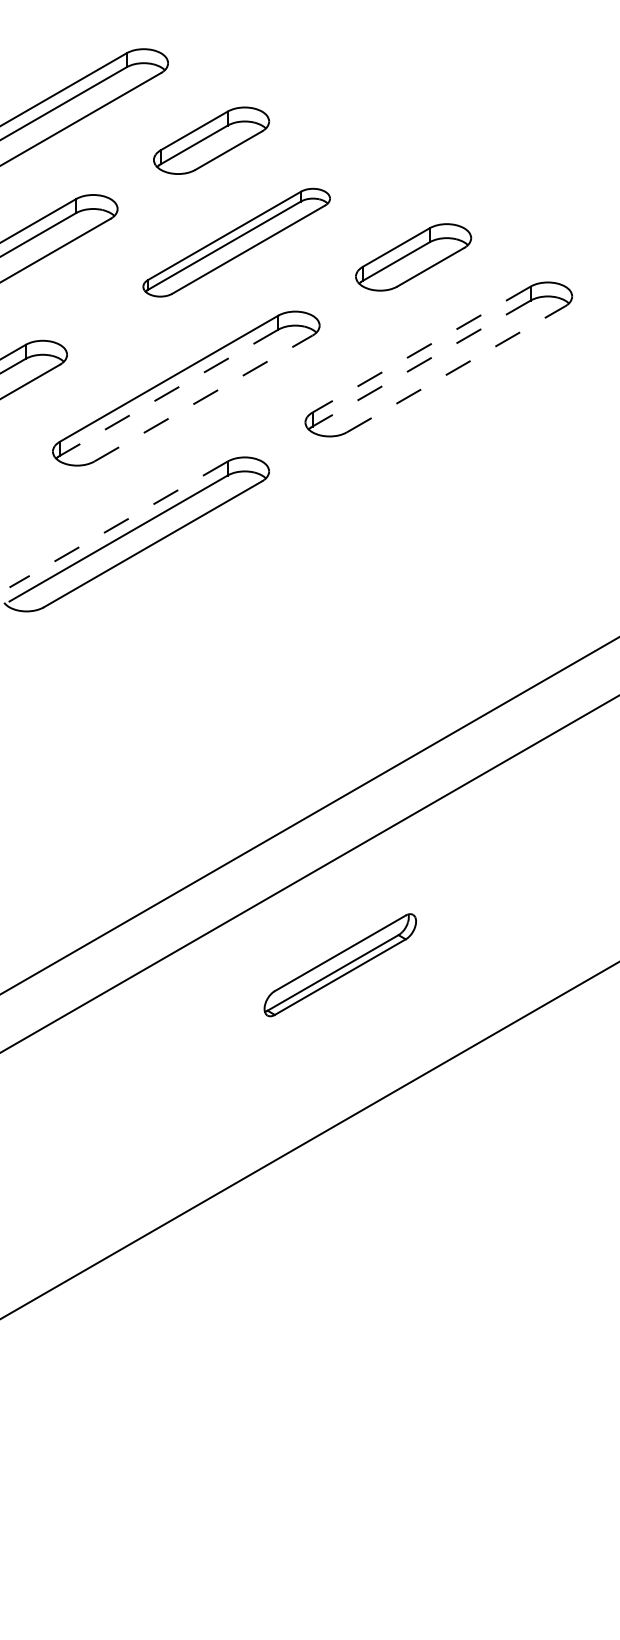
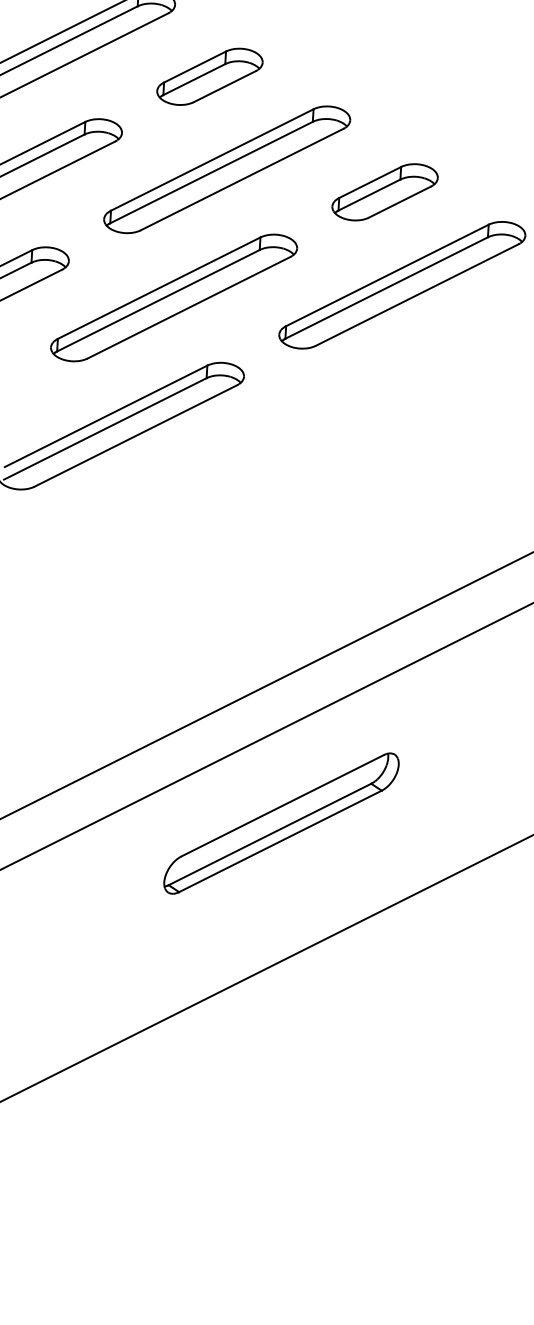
part: (236, 242) -> (226, 169), size x1.43
line: (421, 349) -> (387, 275), dashed -> solid
line: (421, 363) -> (386, 287), dashed -> solid
line: (456, 369) -> (417, 295), dashed -> solid
line: (169, 392) -> (158, 300), dashed -> solid
line: (203, 398) -> (188, 307), dashed -> solid
line: (118, 524) -> (105, 416), dashed -> solid
part: (340, 965) -> (281, 824), size x1.67

